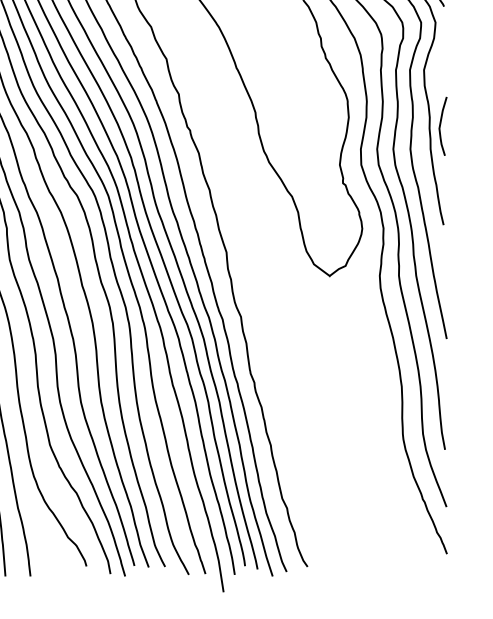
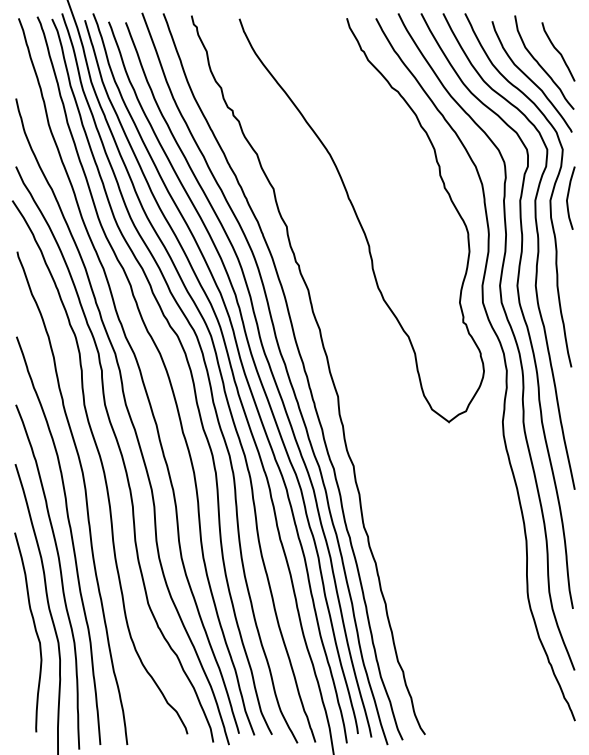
curve: (440, 125) -> (568, 197), moved

